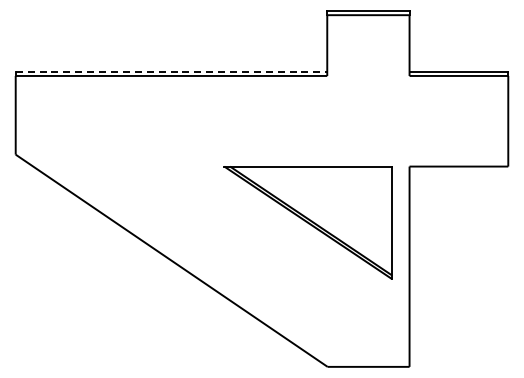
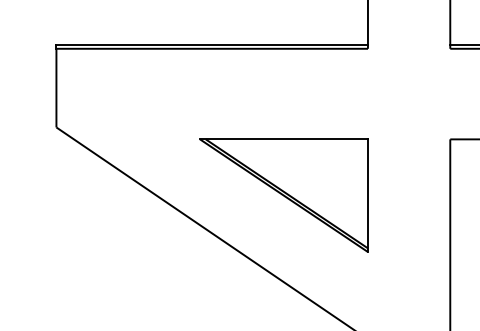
line: (171, 71) -> (212, 44), dashed -> solid
part: (307, 222) -> (283, 195), moved

